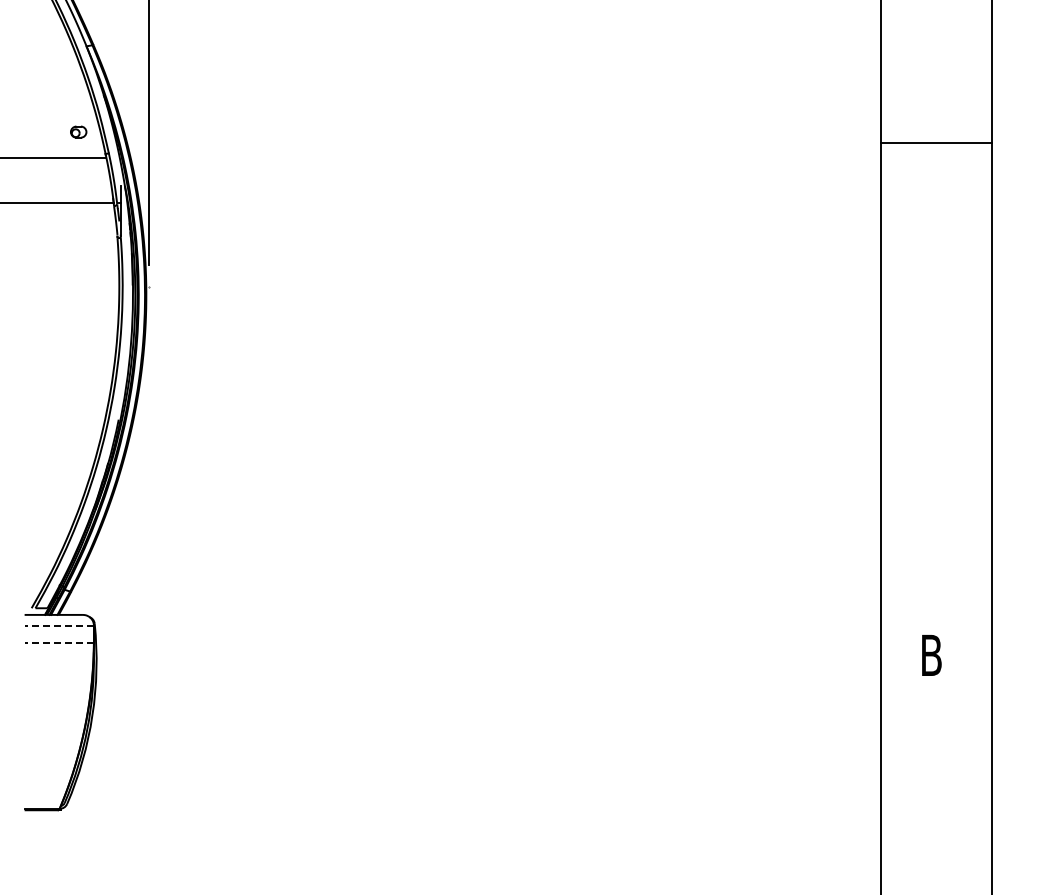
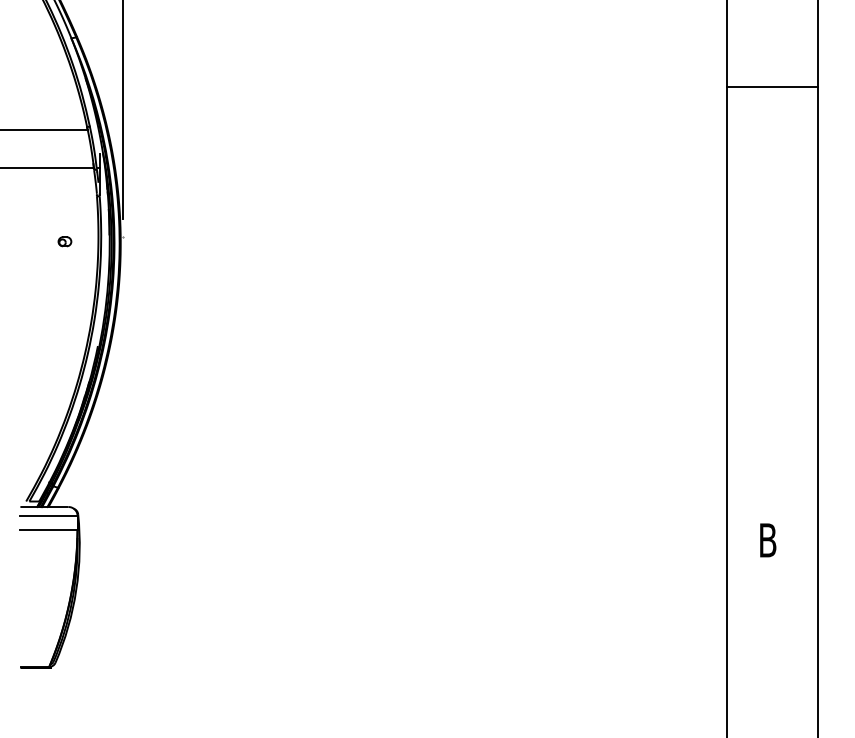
part: (78, 131) -> (64, 241), moved
line: (936, 142) -> (772, 87), moved
line: (59, 626) -> (49, 516), dashed -> solid
line: (59, 643) -> (49, 530), dashed -> solid

